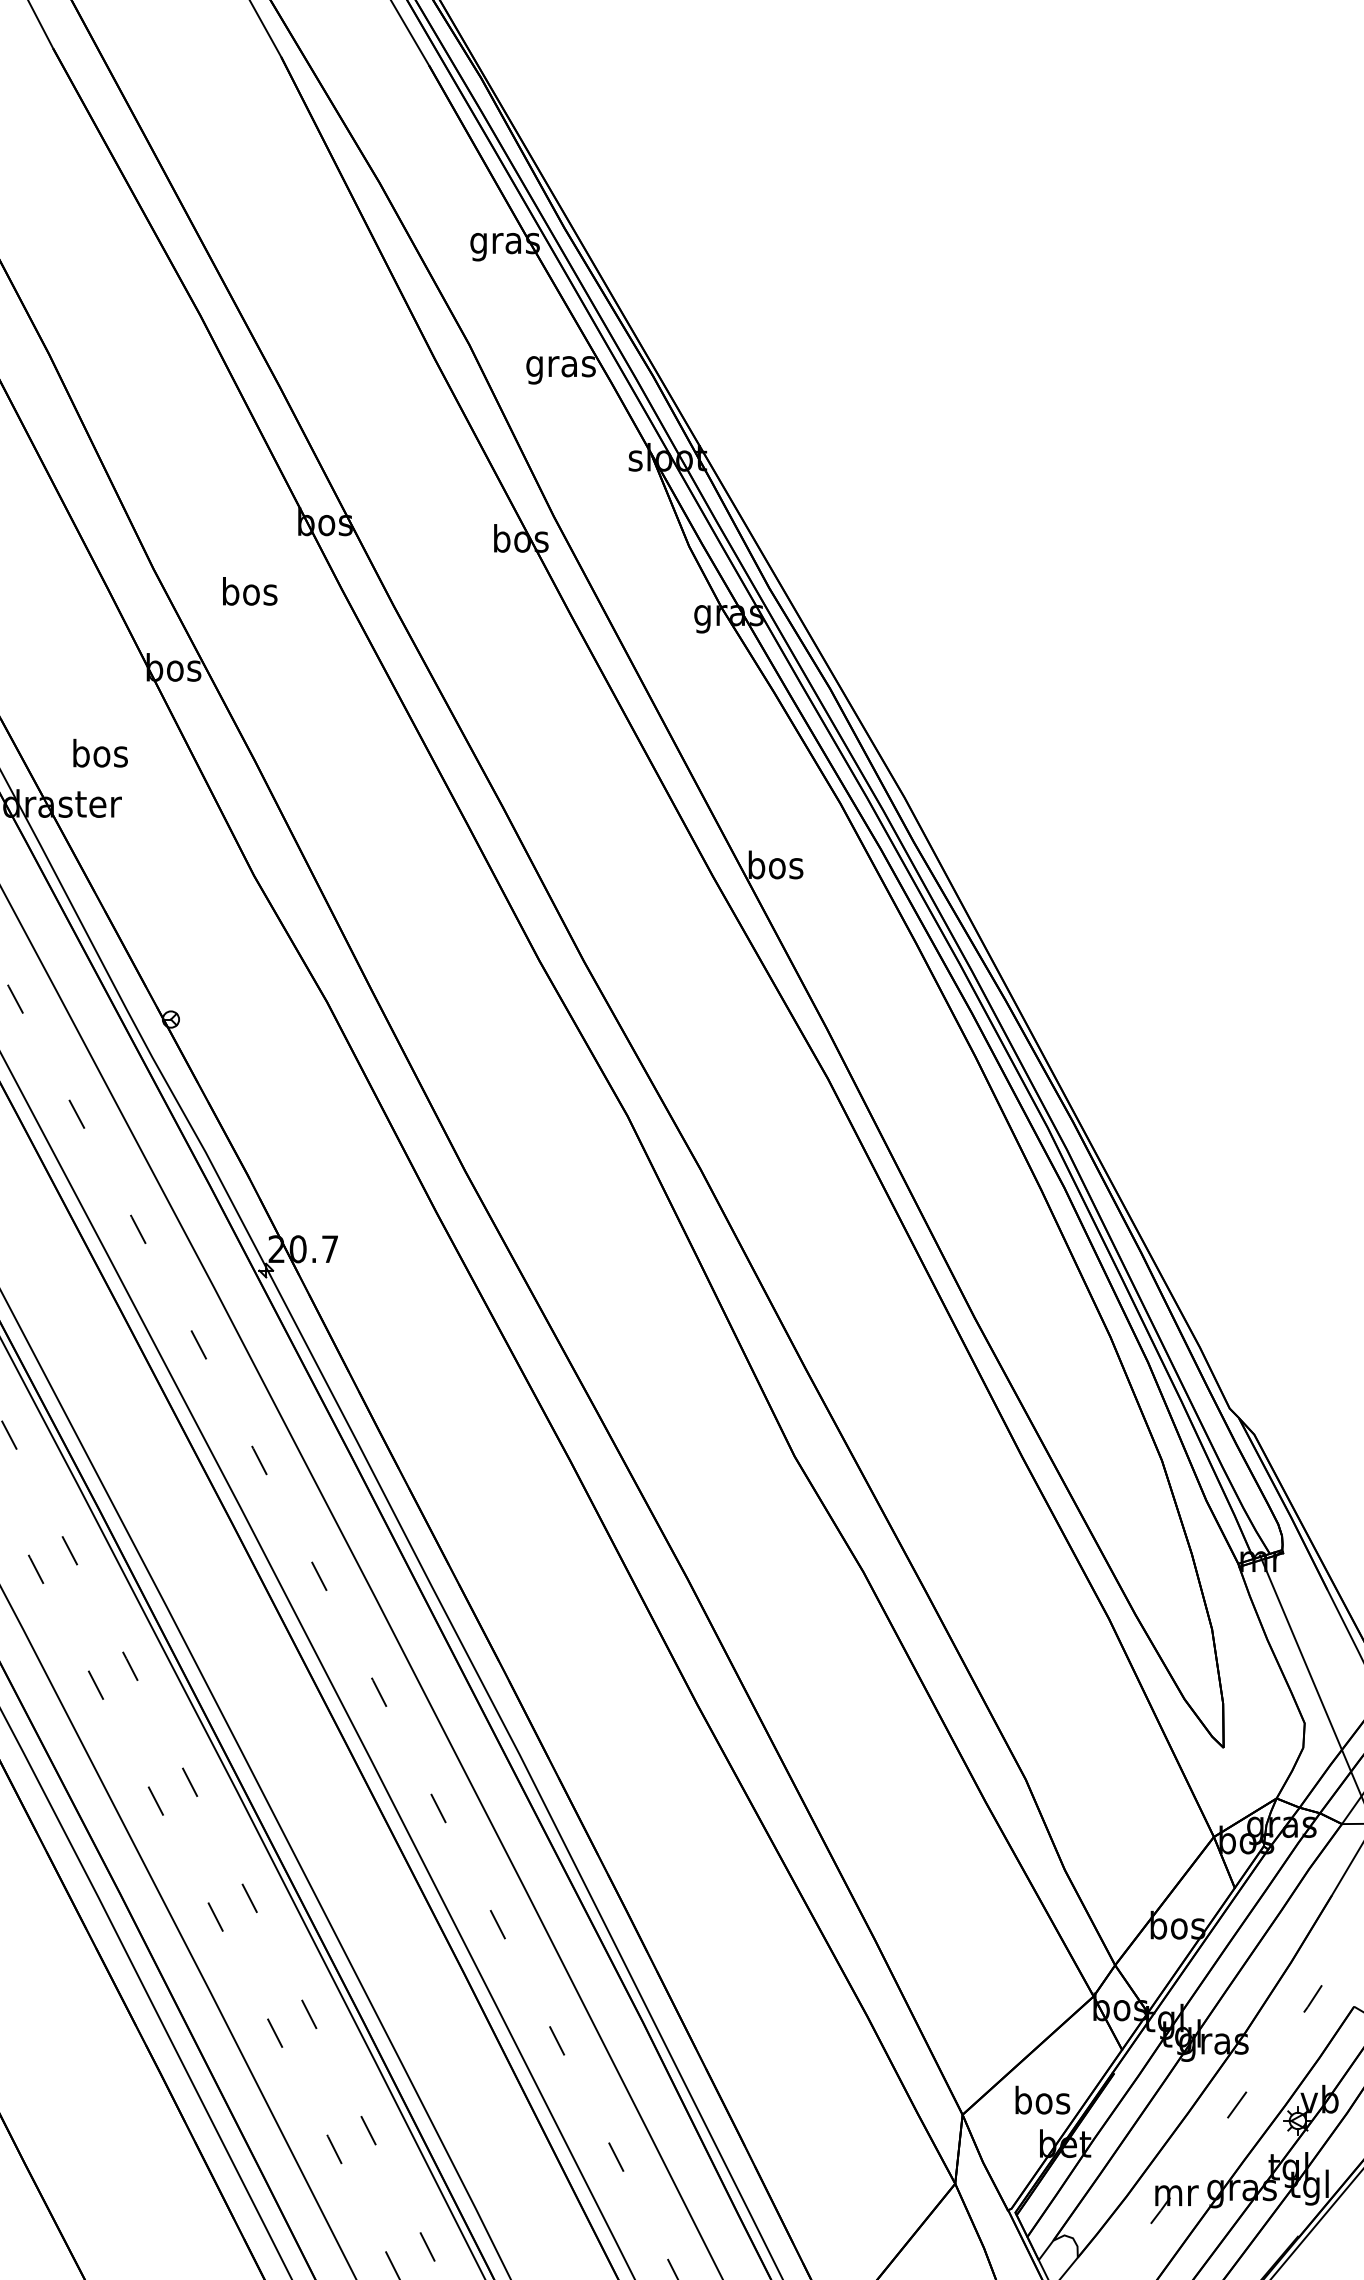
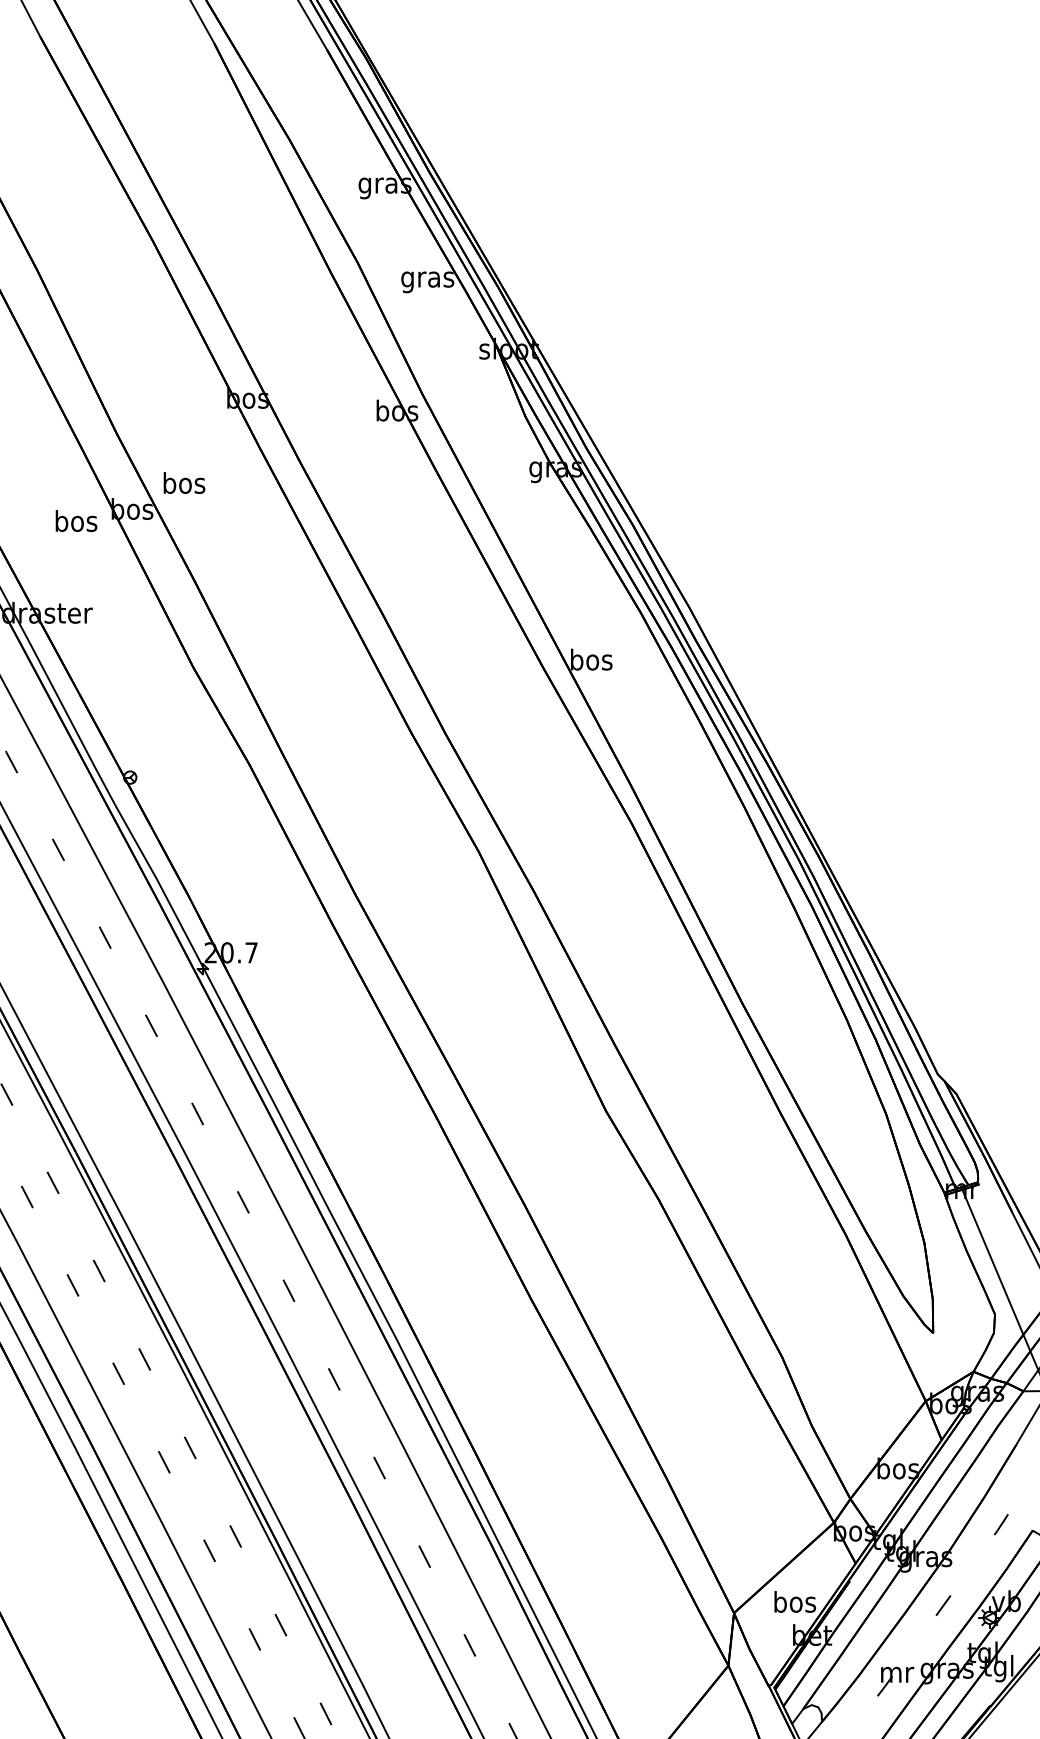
text: (250, 591) -> (184, 483), moved
text: (100, 752) -> (76, 520), moved

